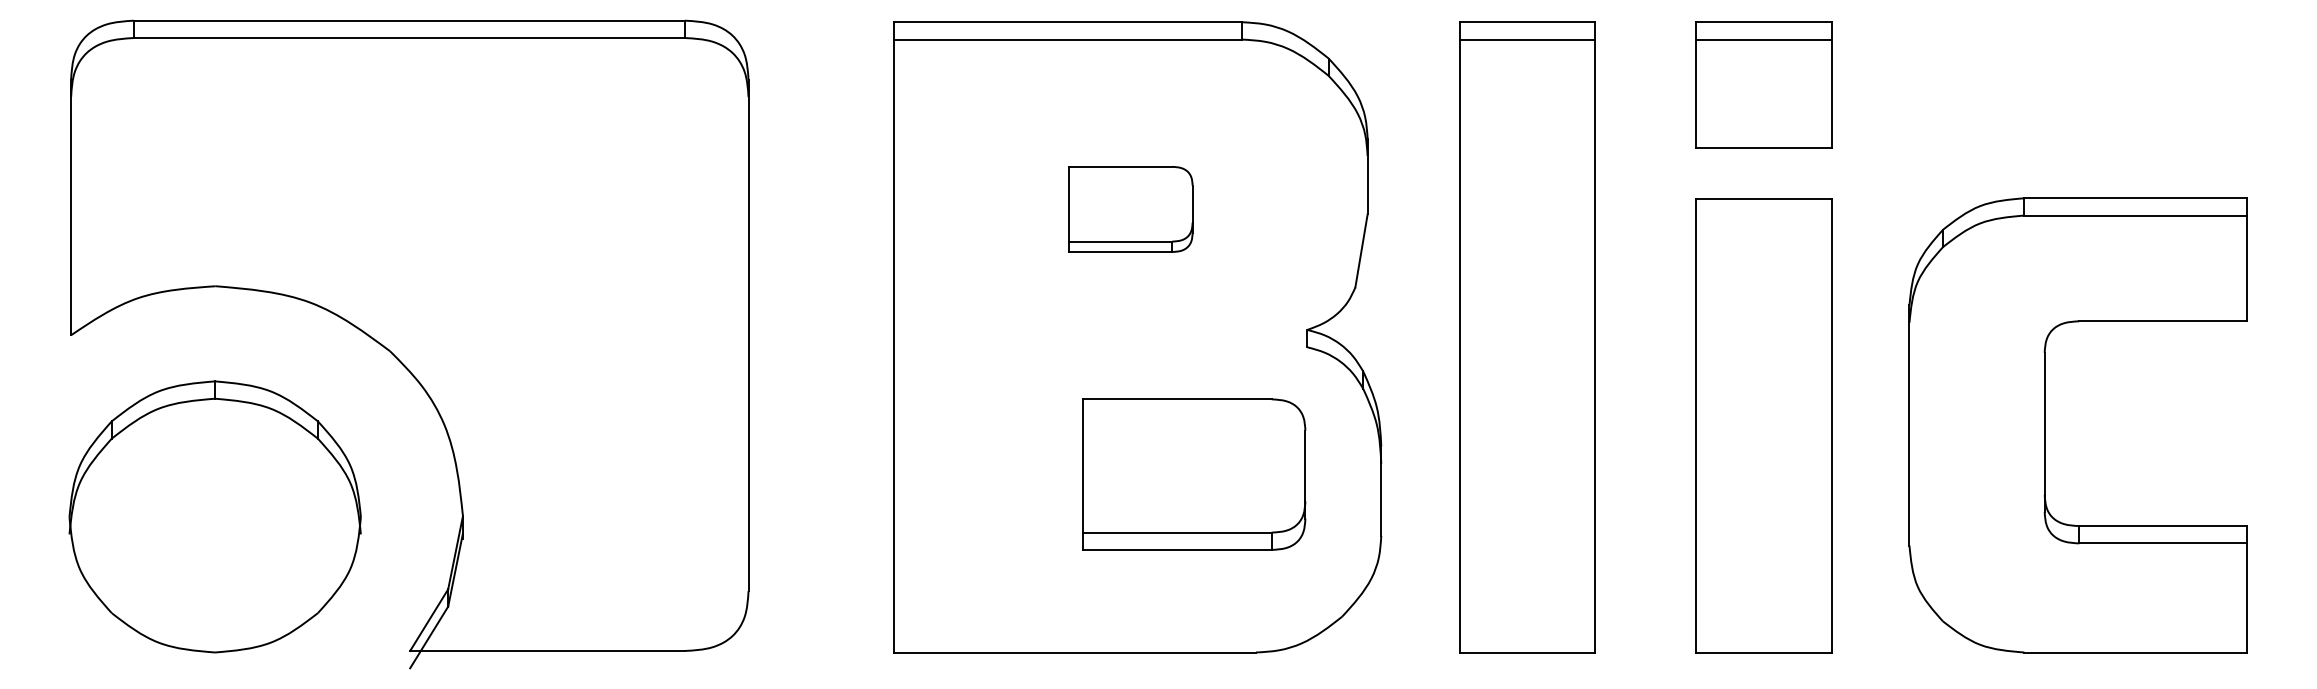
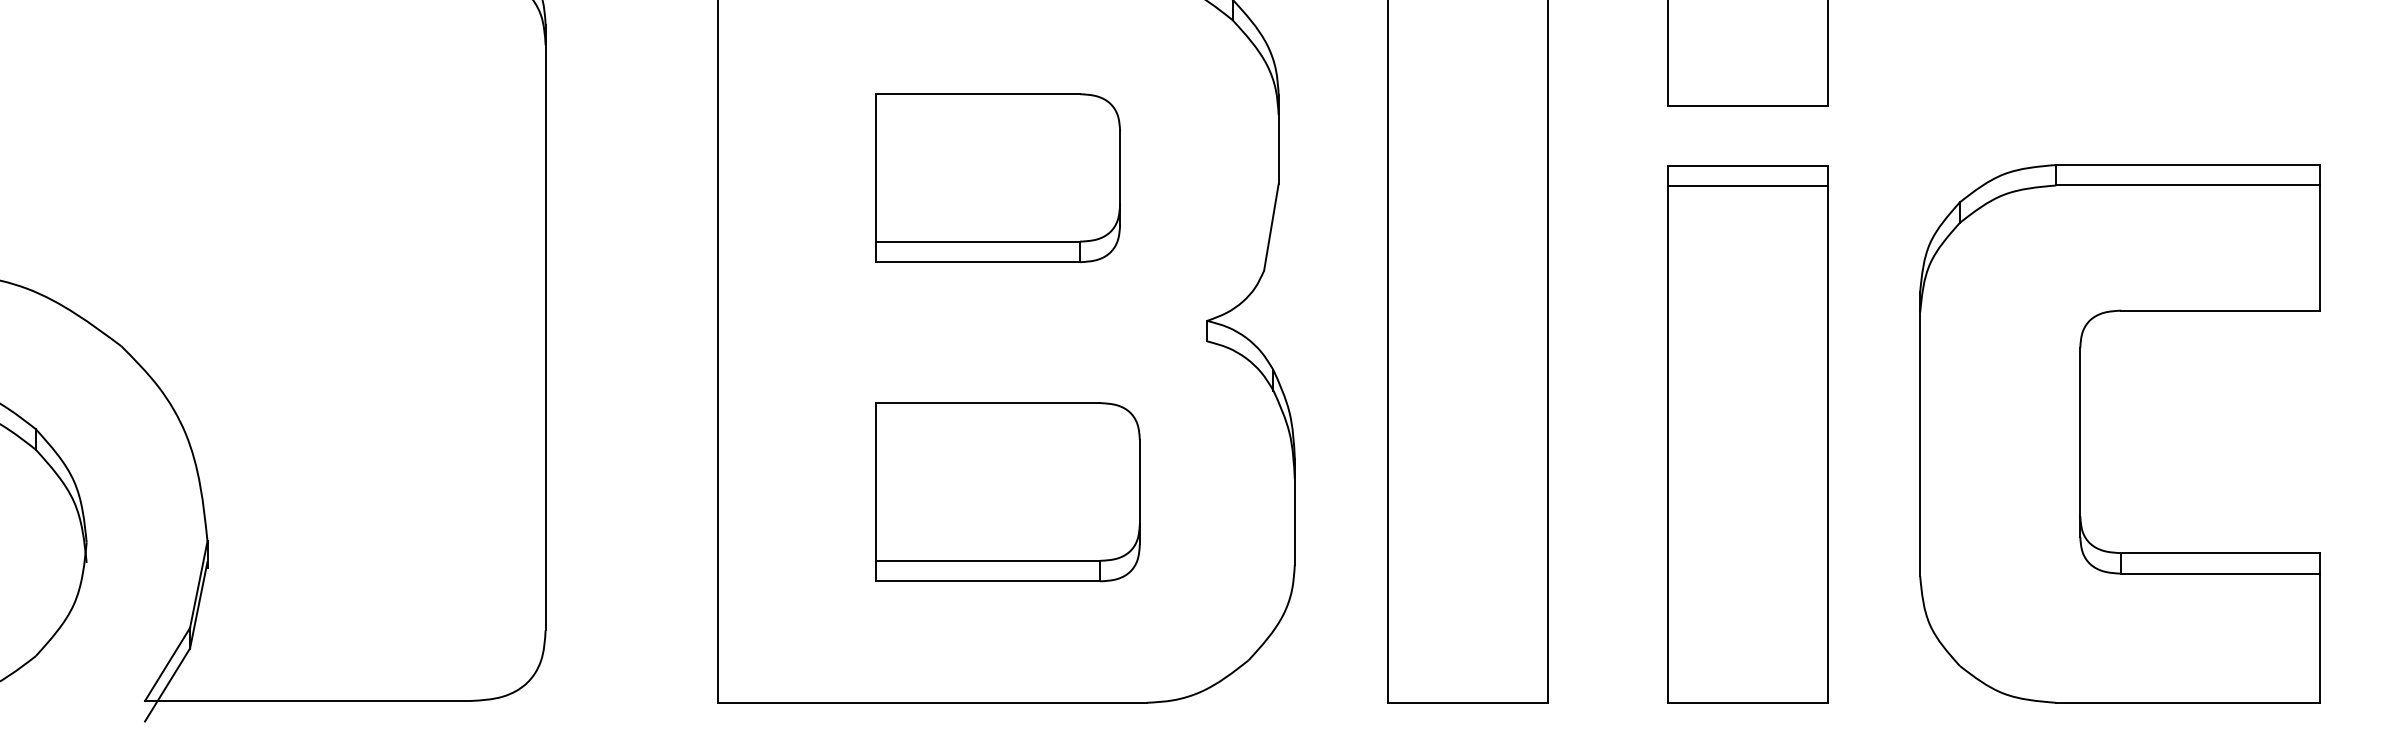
part: (1130, 209) -> (997, 178), size x1.67
line: (1763, 216) -> (1747, 186), added
part: (1194, 474) -> (1008, 492), moved

